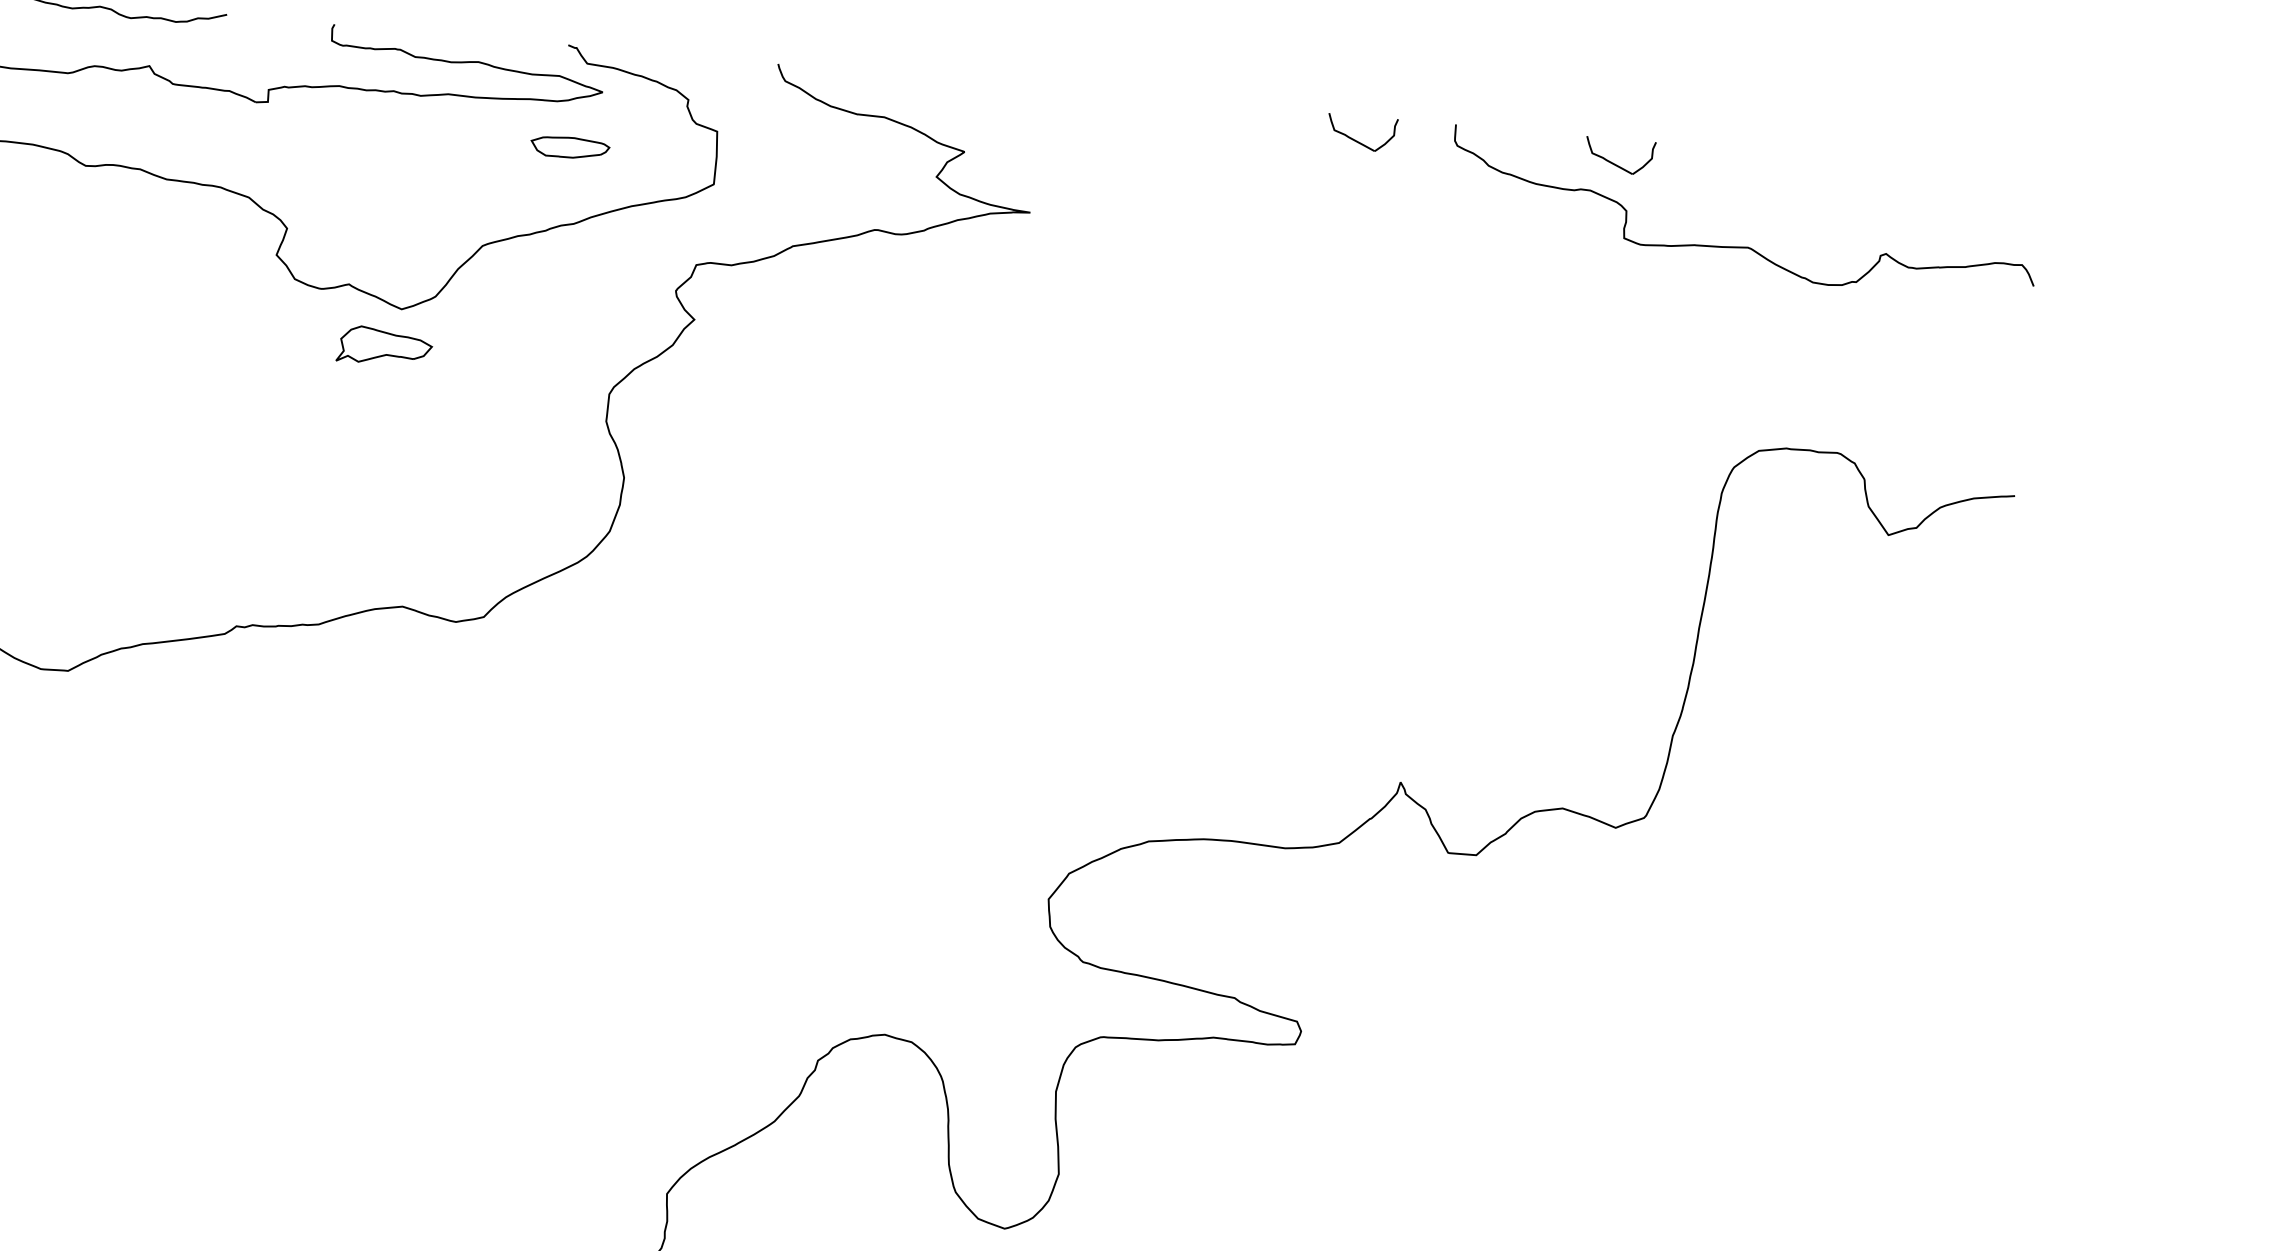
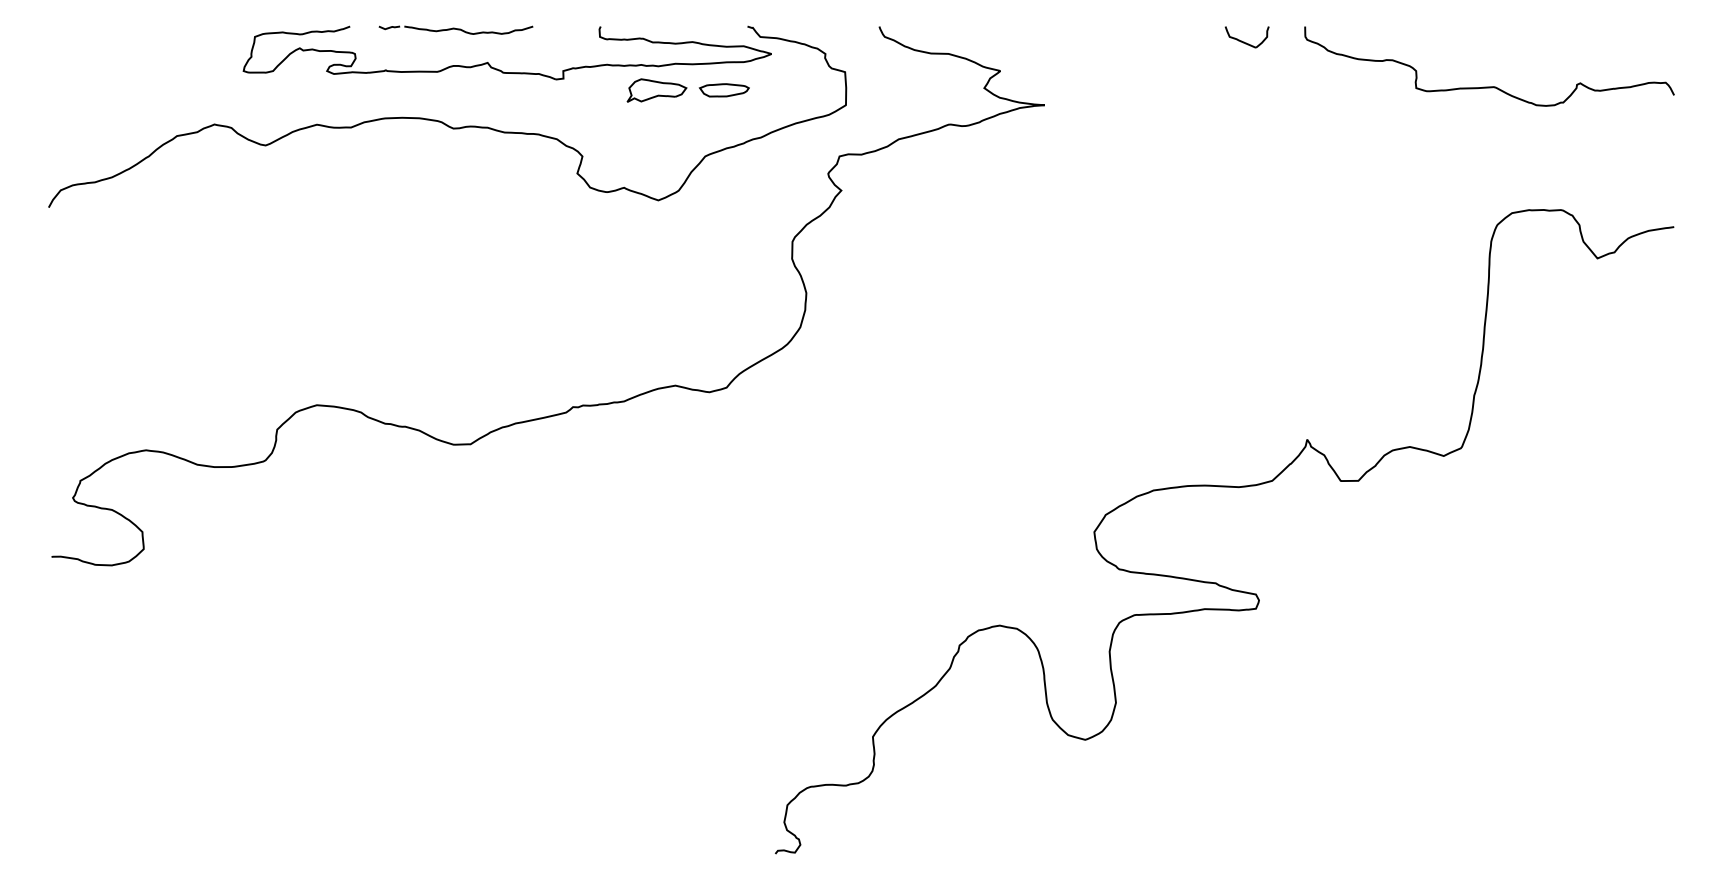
part: (568, 147) -> (723, 90), moved
part: (1619, 156) -> (1408, 37), removed
part: (384, 346) -> (656, 90), moved

